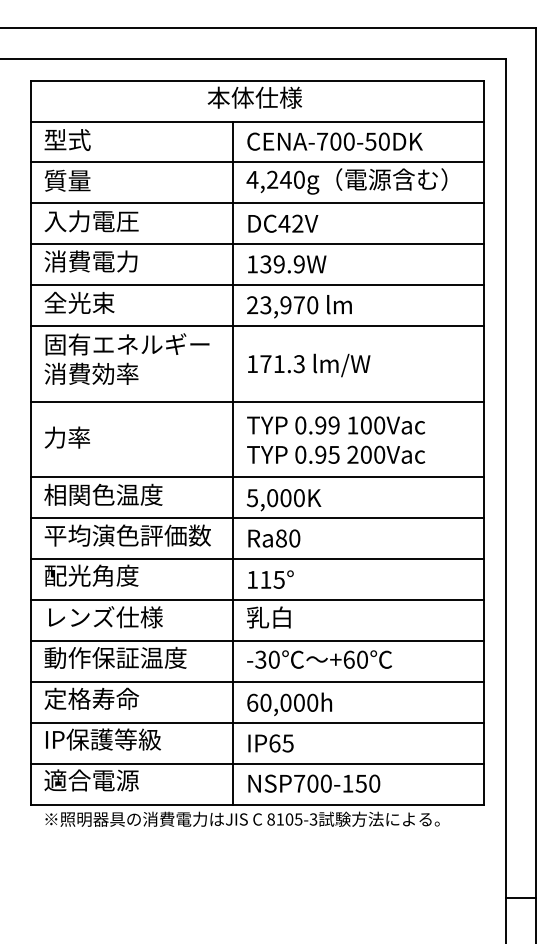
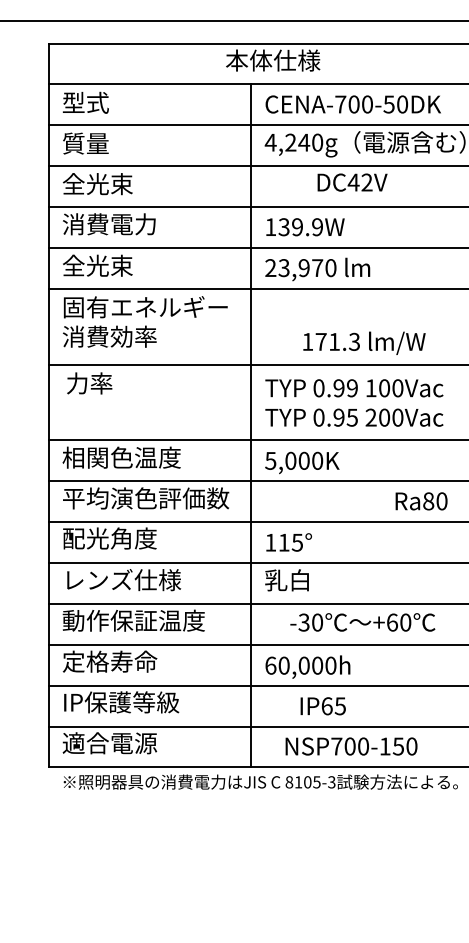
text: (91, 221) -> (109, 184), 入力電圧 -> 全光束
text: (283, 223) -> (352, 182), moved
text: (309, 365) -> (364, 343), moved
text: (66, 437) -> (88, 383), moved
text: (274, 538) -> (421, 501), moved
text: (319, 659) -> (362, 622), moved
text: (270, 743) -> (322, 706), moved
text: (314, 783) -> (351, 746), moved

